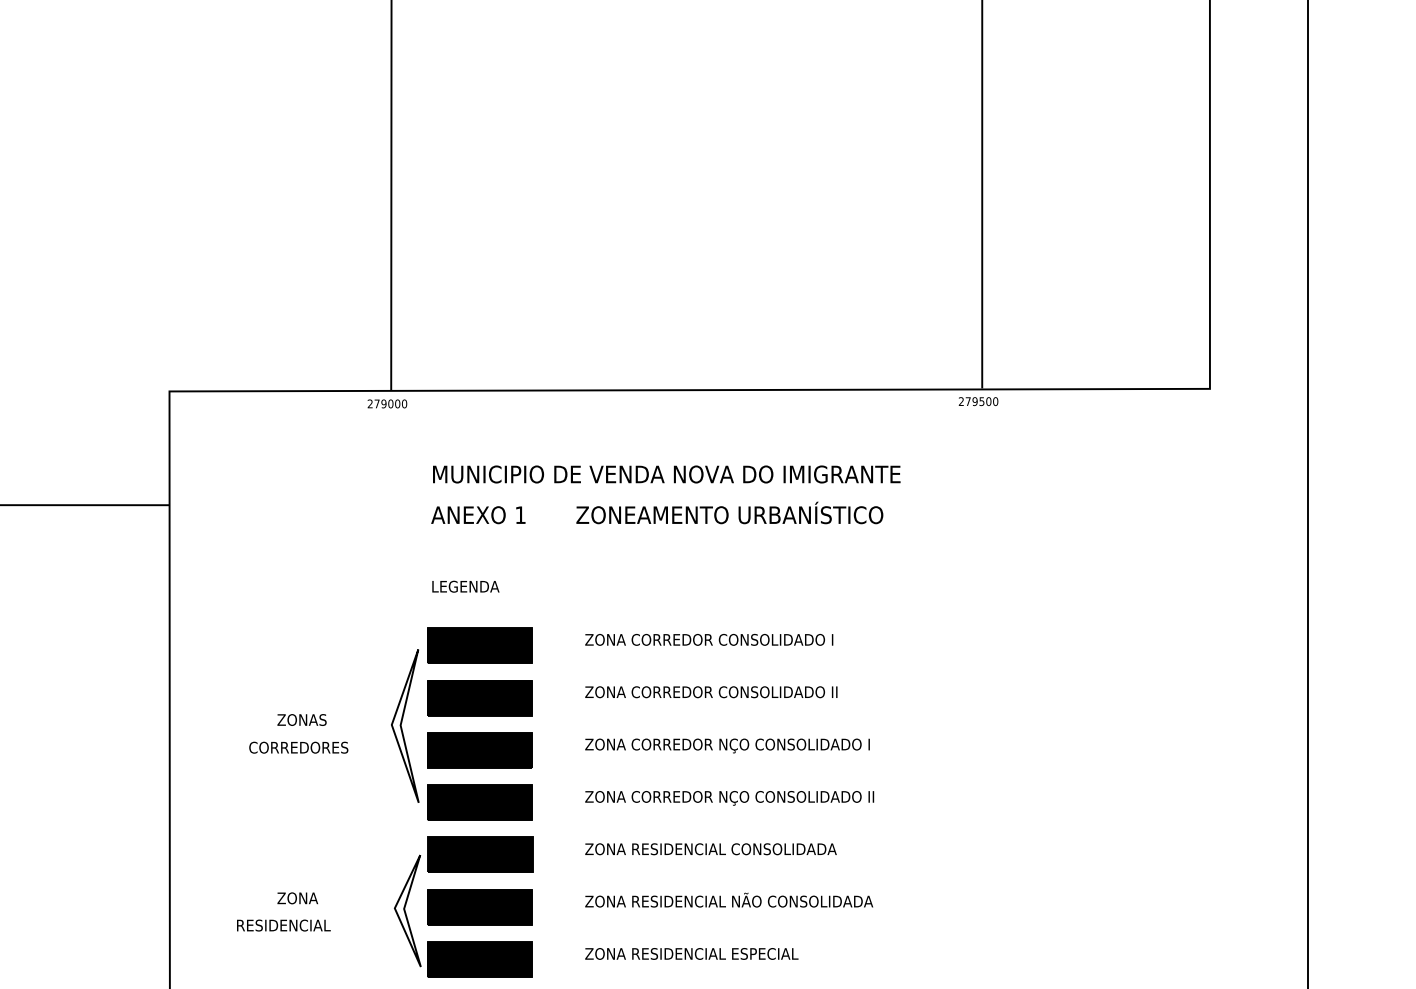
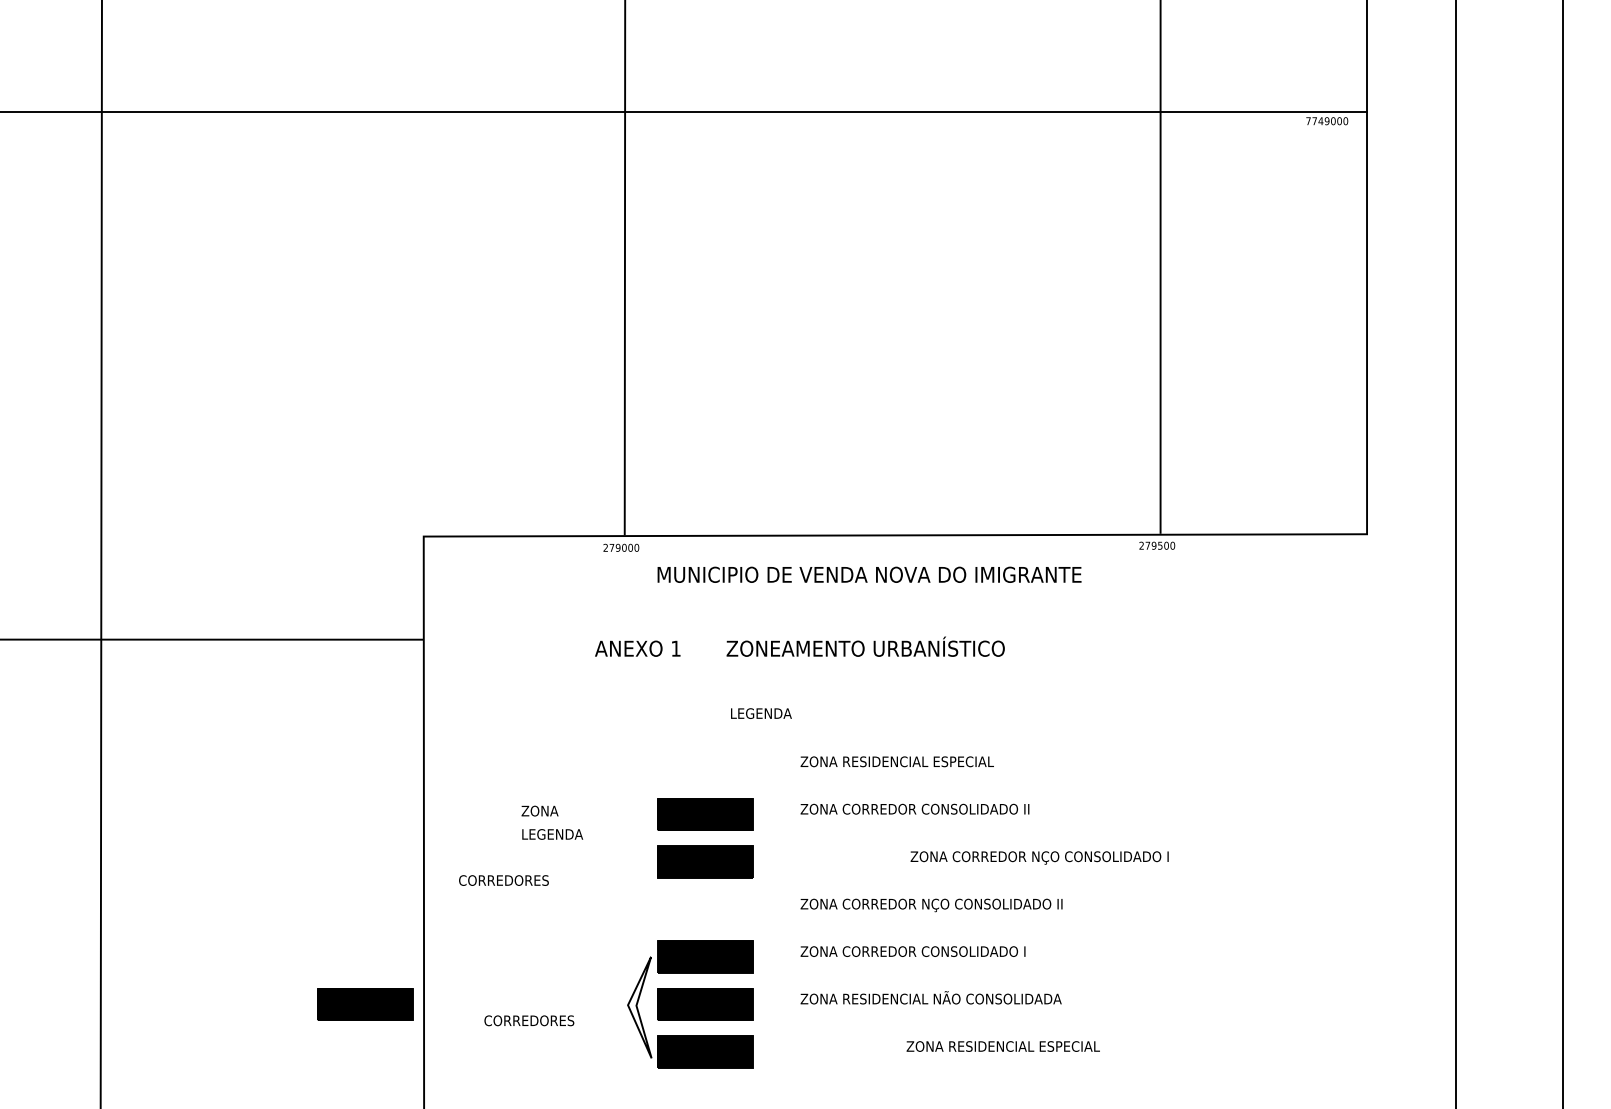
text: (666, 474) -> (869, 574), moved
text: (656, 512) -> (799, 646), moved
text: (465, 586) -> (761, 713), moved
text: (731, 639) -> (933, 761), ZONA CORREDOR CONSOLIDADO I -> ZONA RESIDENCIAL ESPECIAL
part: (405, 711) -> (637, 826), removed
text: (311, 720) -> (552, 834), ZONAS -> LEGENDA
text: (727, 745) -> (1039, 857), moved
text: (298, 747) -> (503, 880), moved
text: (733, 849) -> (935, 951), ZONA RESIDENCIAL CONSOLIDADA -> ZONA CORREDOR CONSOLIDADO I
text: (297, 897) -> (539, 810), moved
part: (105, 907) -> (365, 1004), added
text: (286, 925) -> (529, 1020), RESIDENCIAL -> CORREDORES
text: (690, 953) -> (1002, 1046), moved

